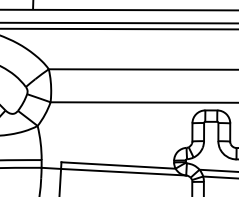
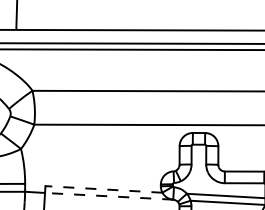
line: (118, 165) -> (103, 189), solid -> dashed
line: (123, 172) -> (108, 196), solid -> dashed

